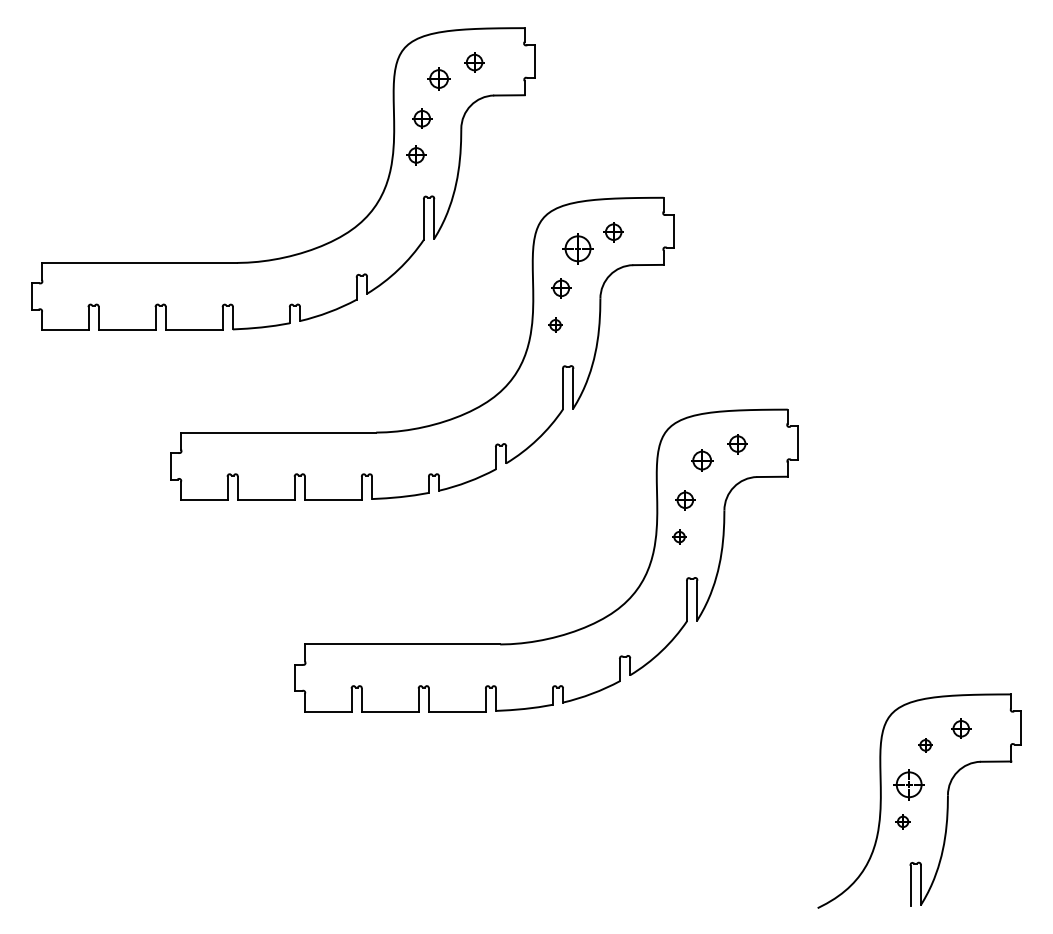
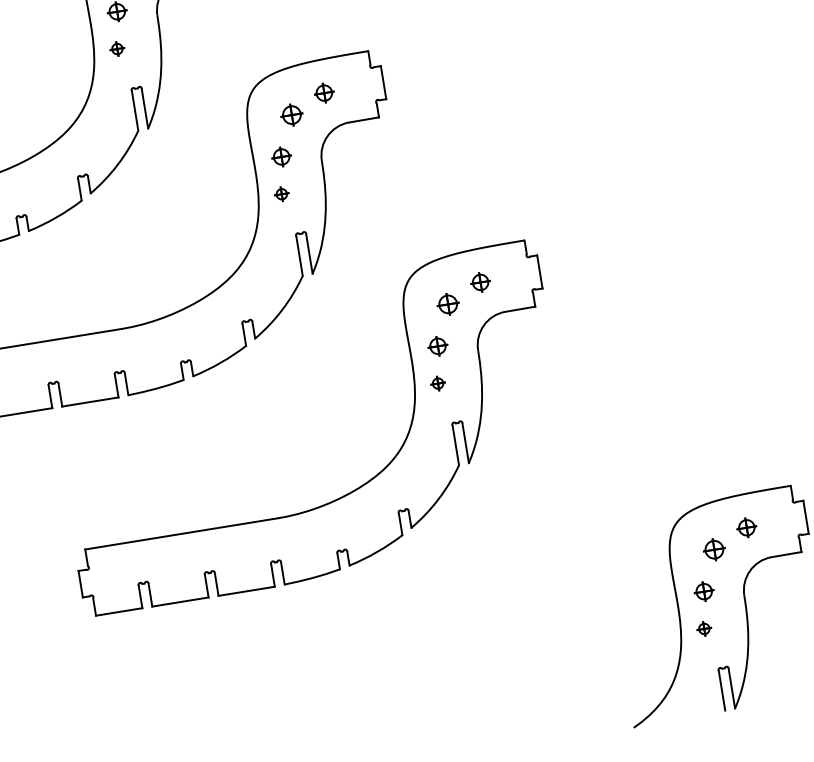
part: (416, 155) -> (117, 48), size x0.71
part: (578, 248) -> (292, 114), size x0.71
part: (925, 745) -> (714, 549), size x1.67
part: (908, 785) -> (703, 592), size x0.62

